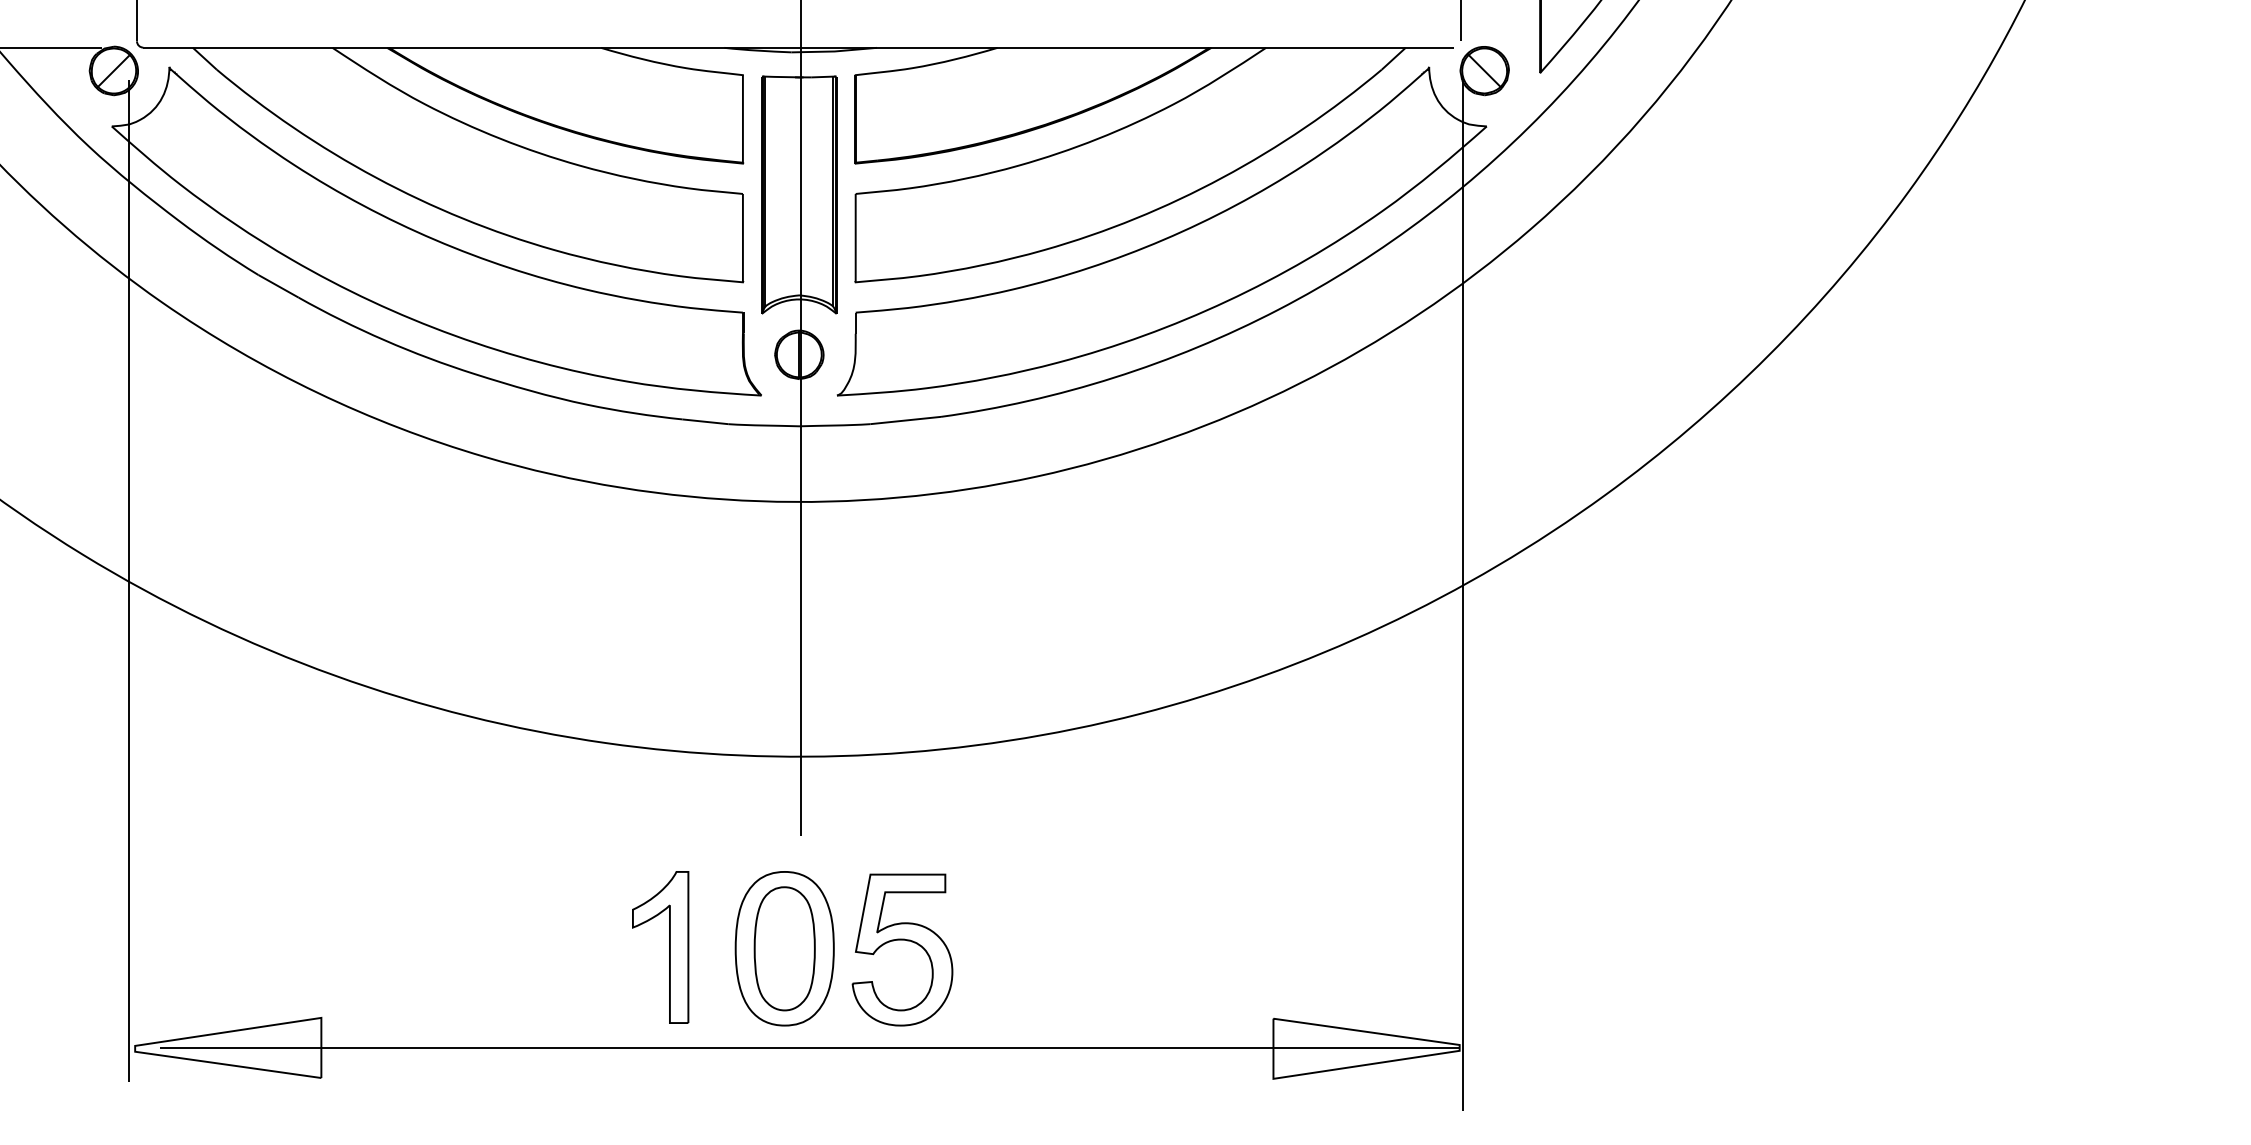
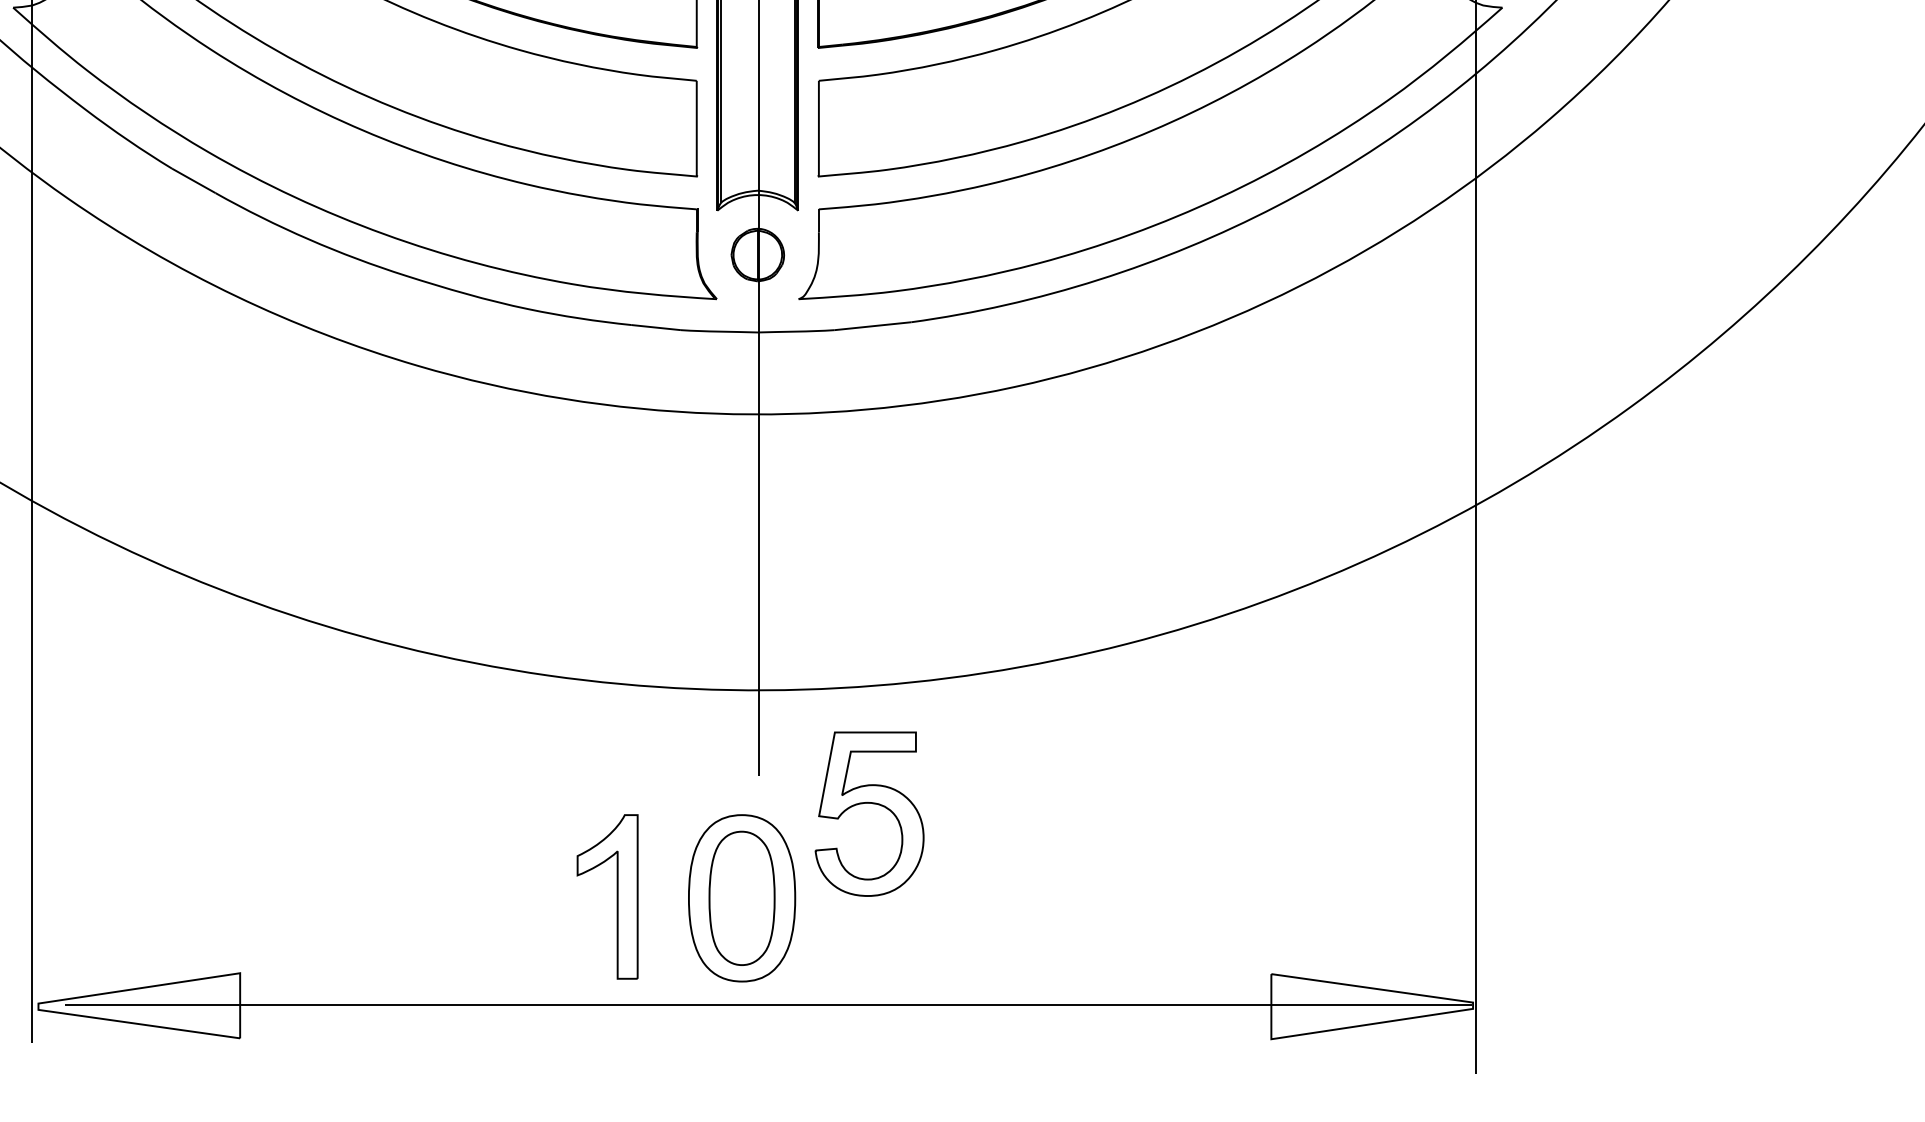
part: (902, 940) -> (869, 803), moved

